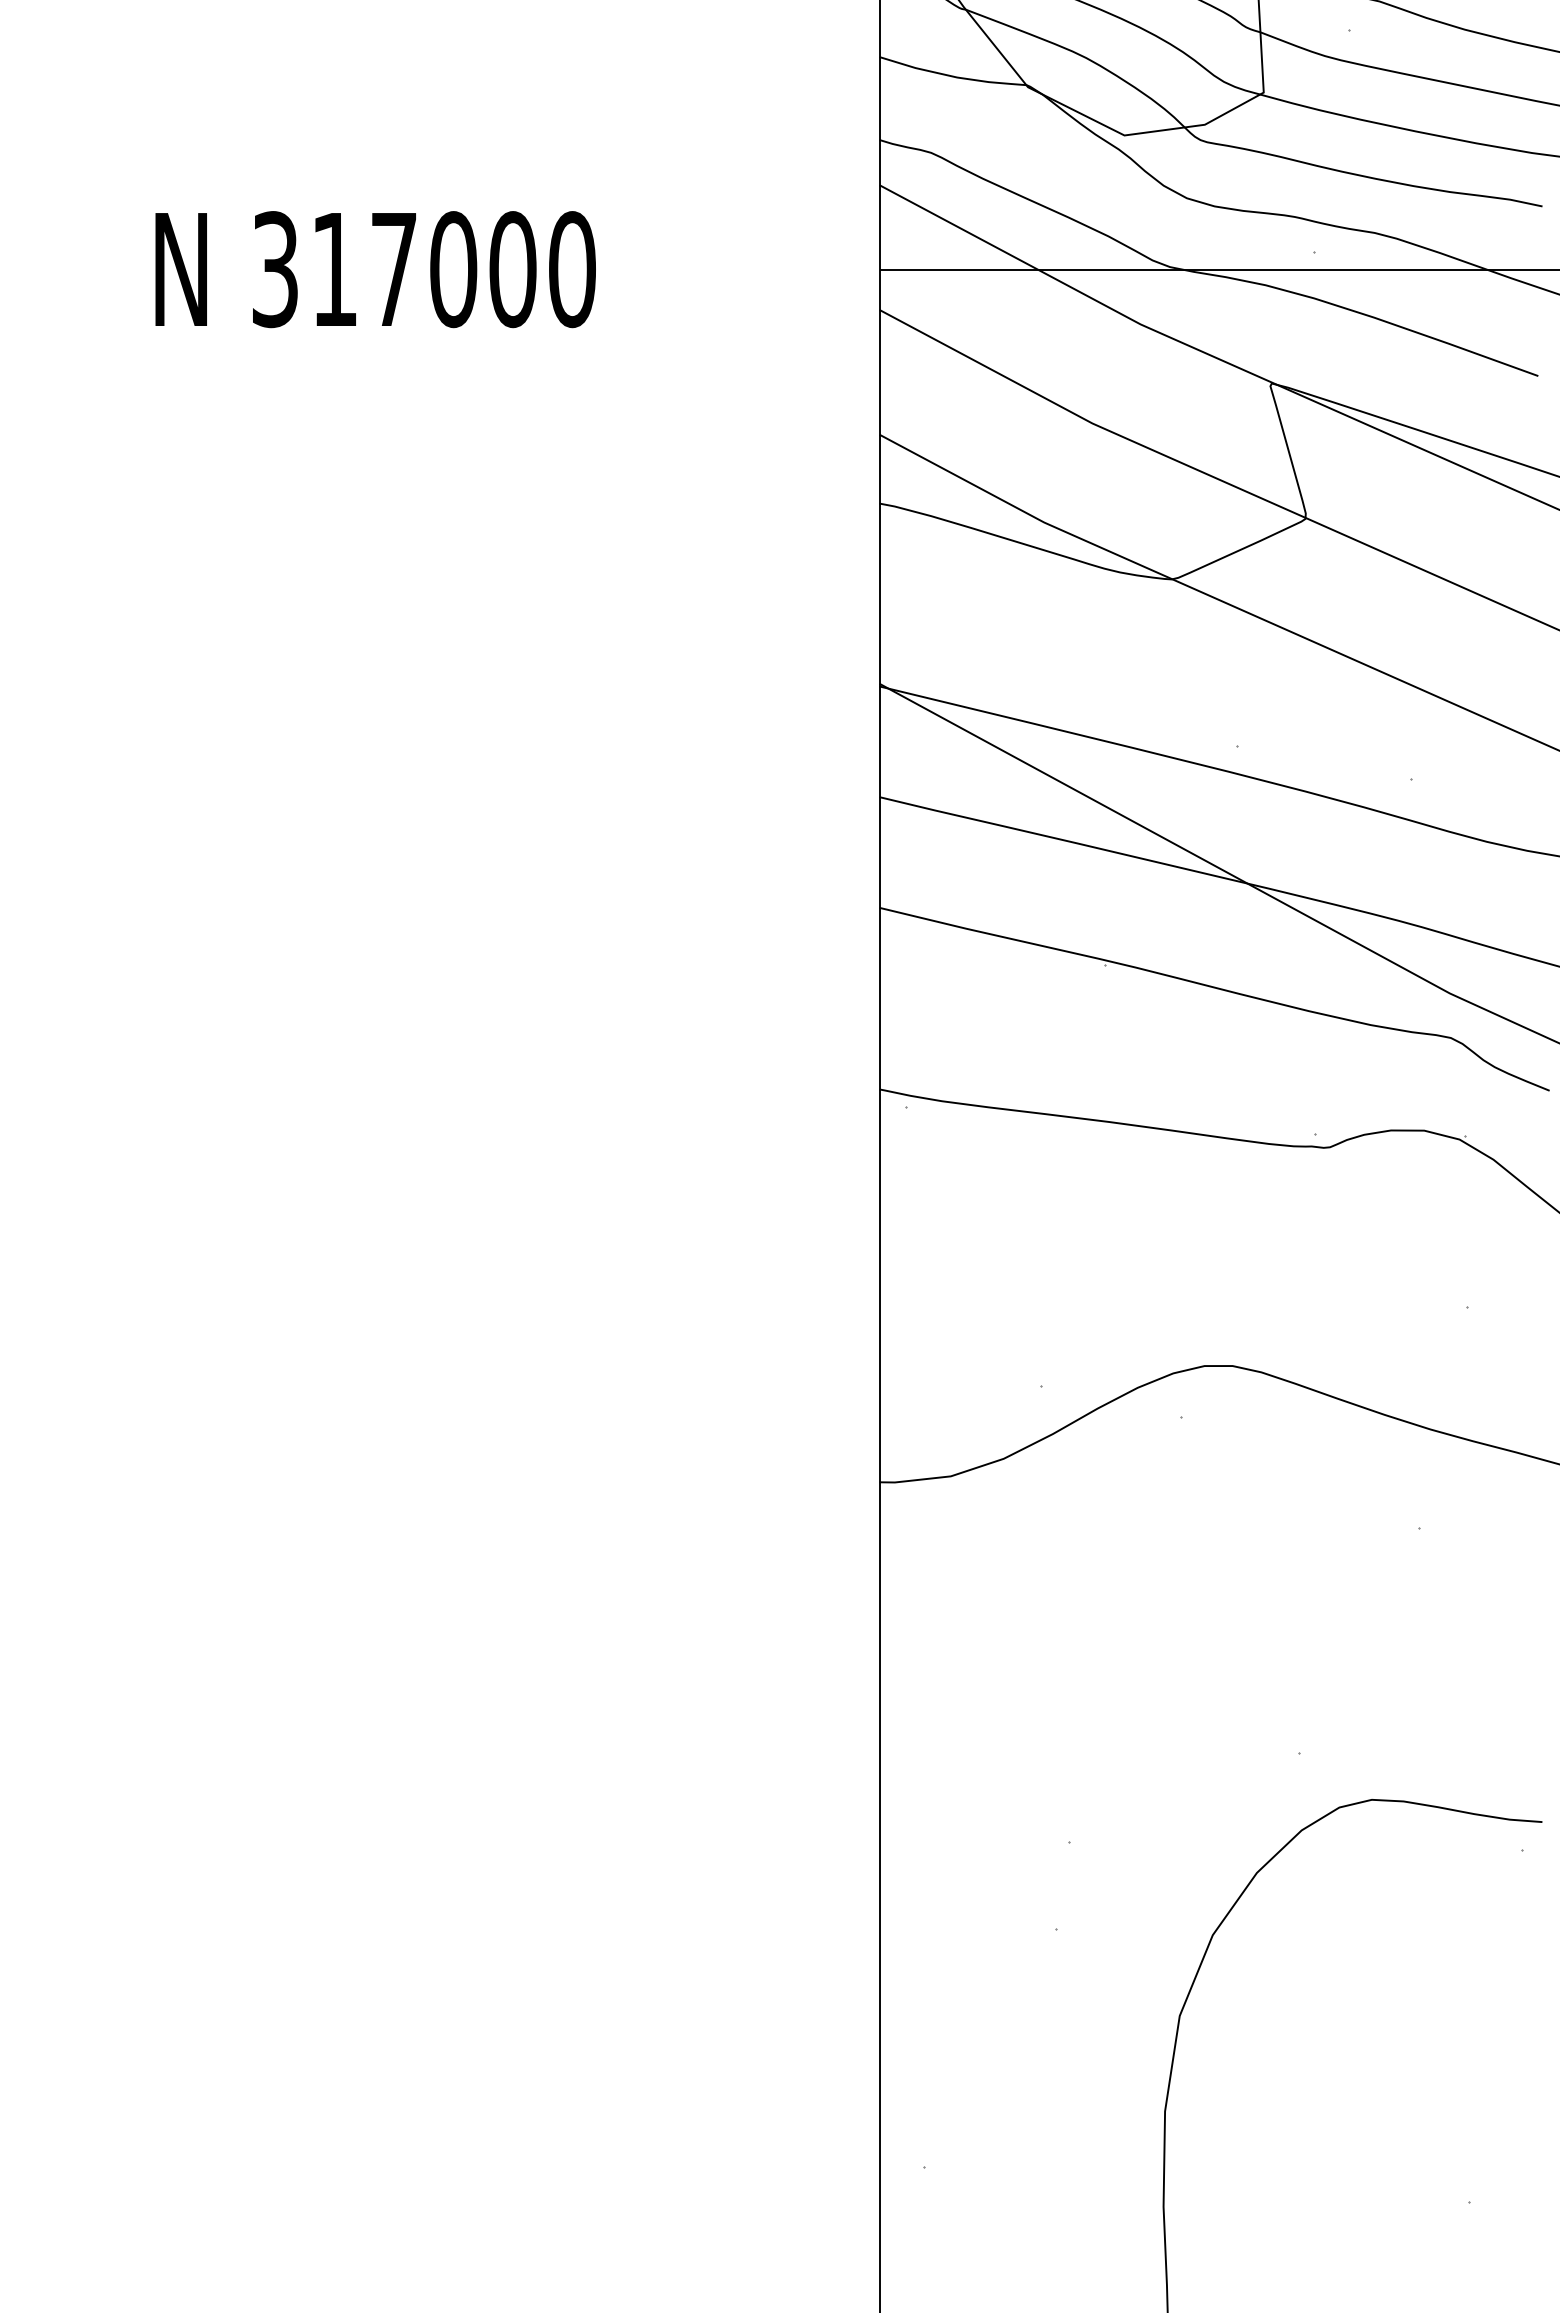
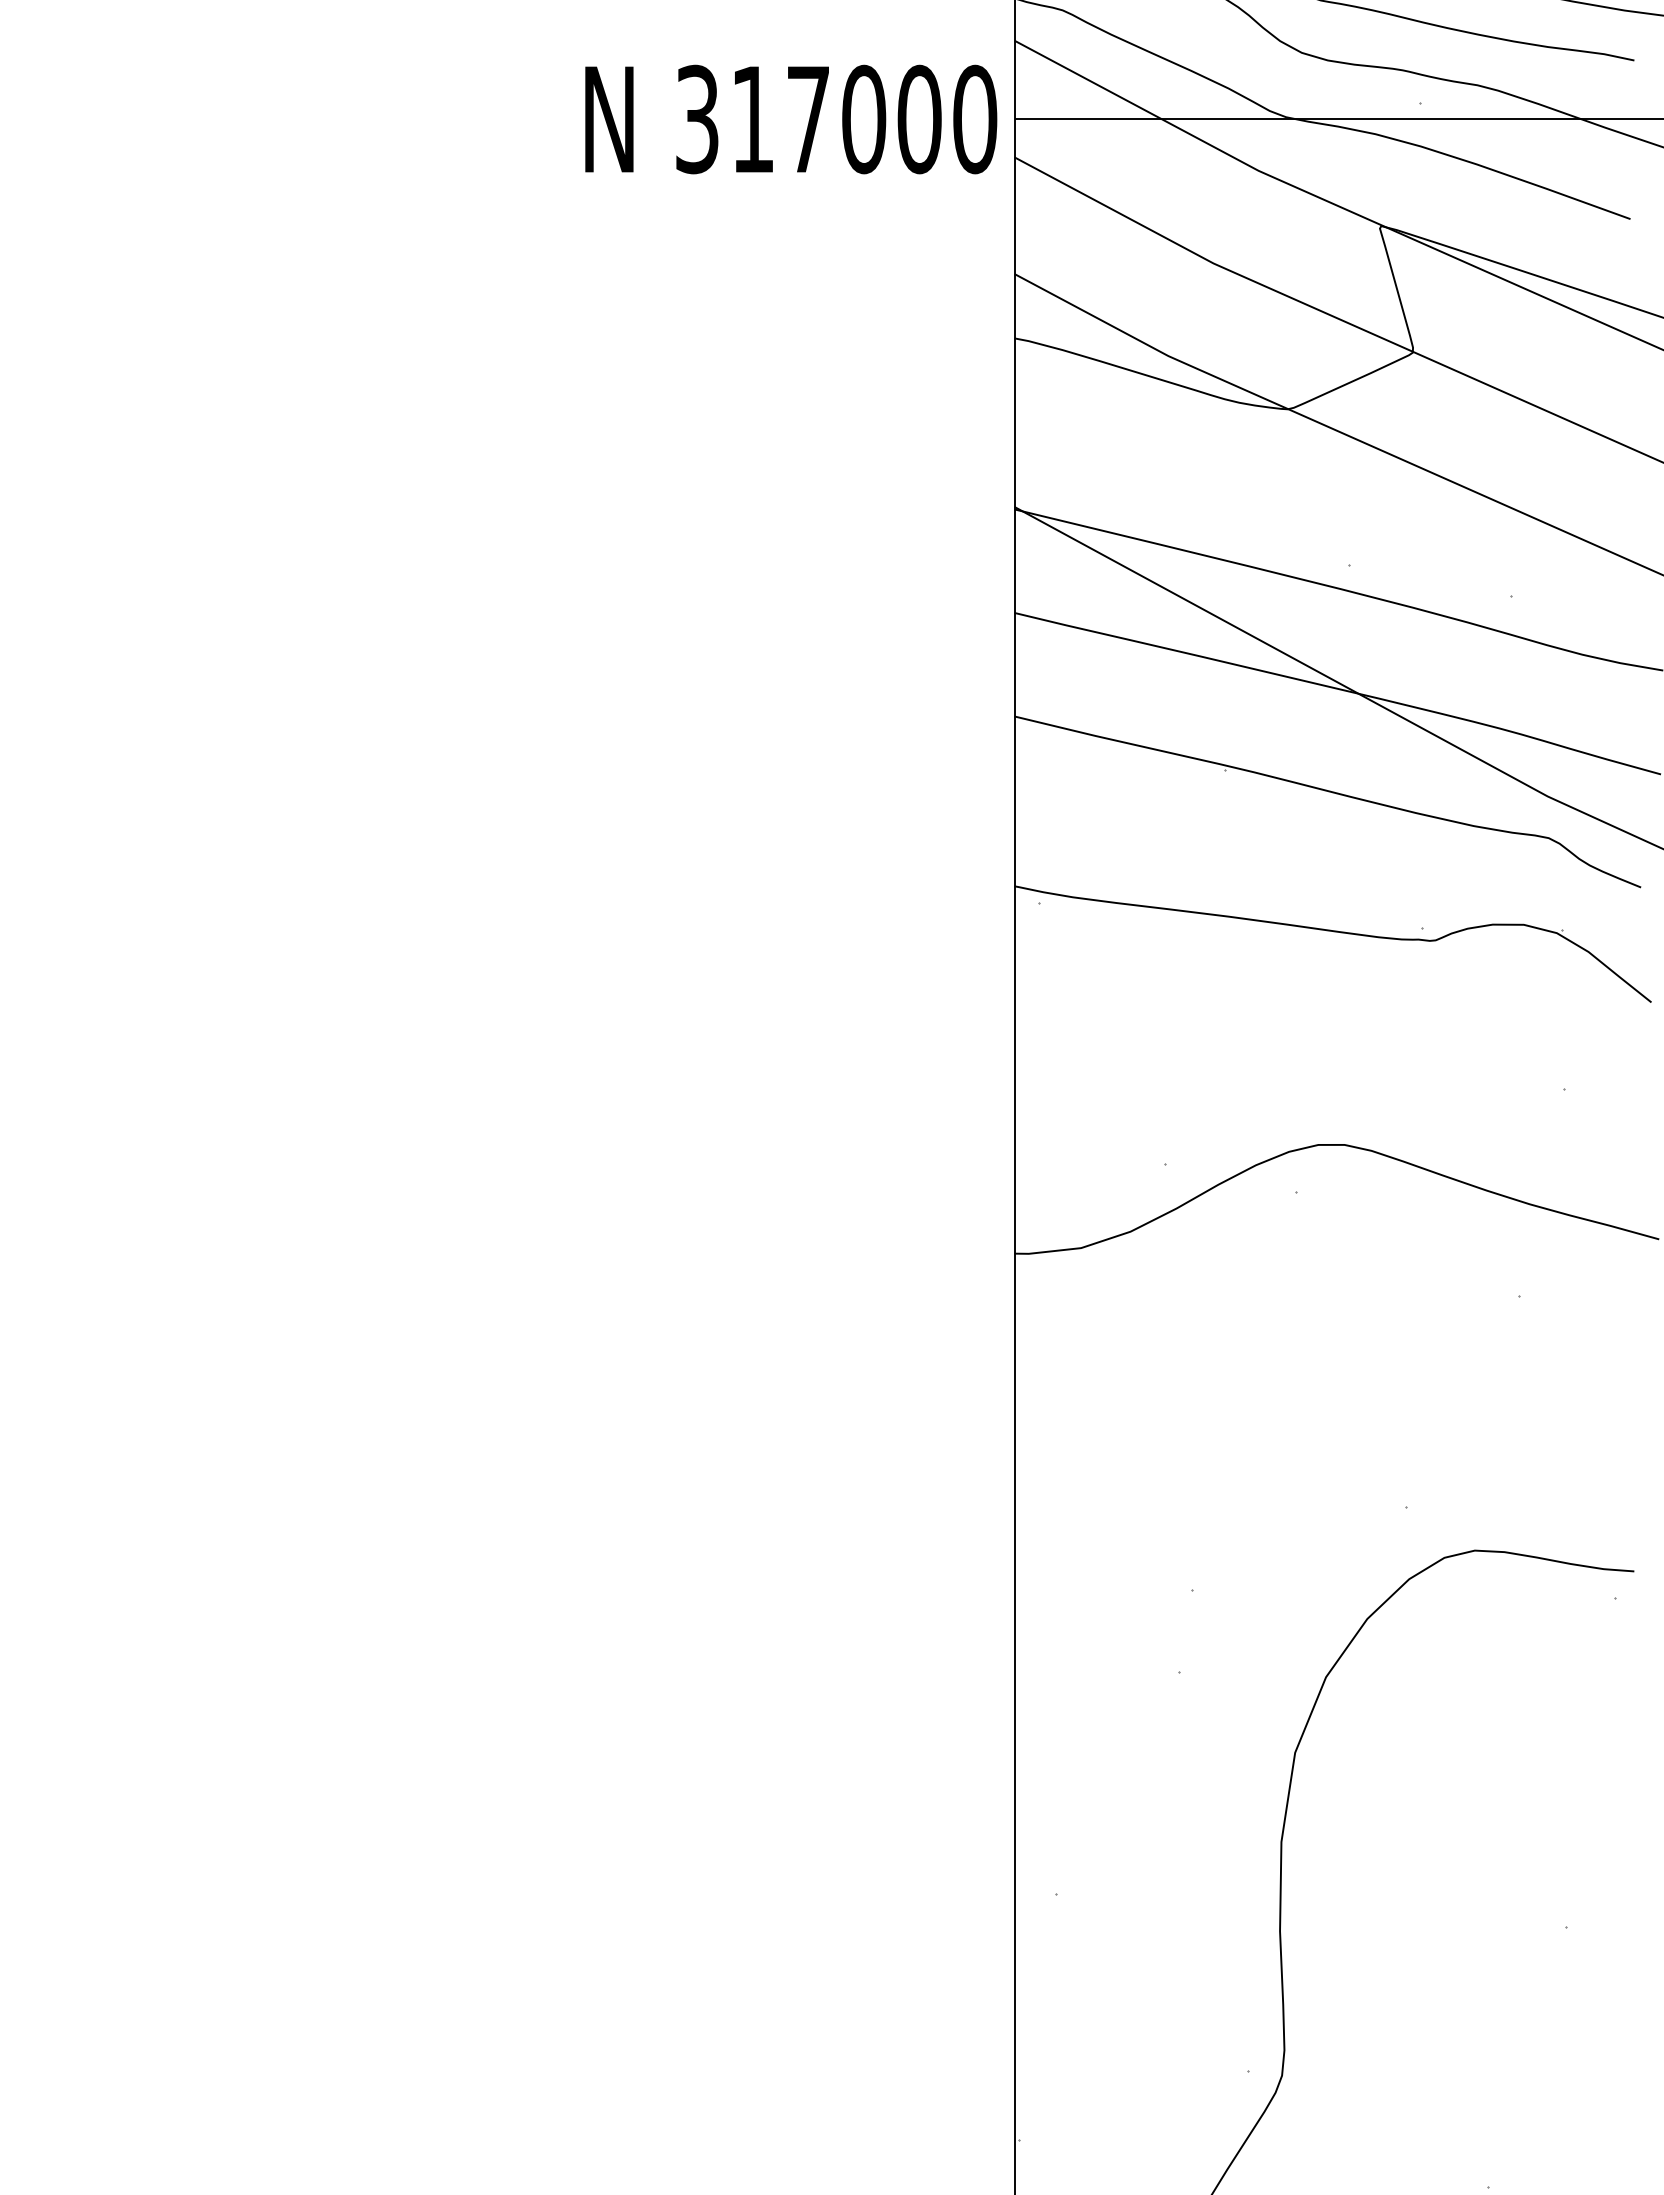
text: (375, 269) -> (791, 119), moved

